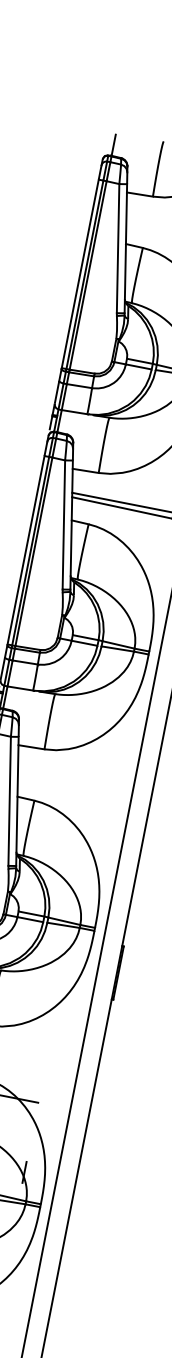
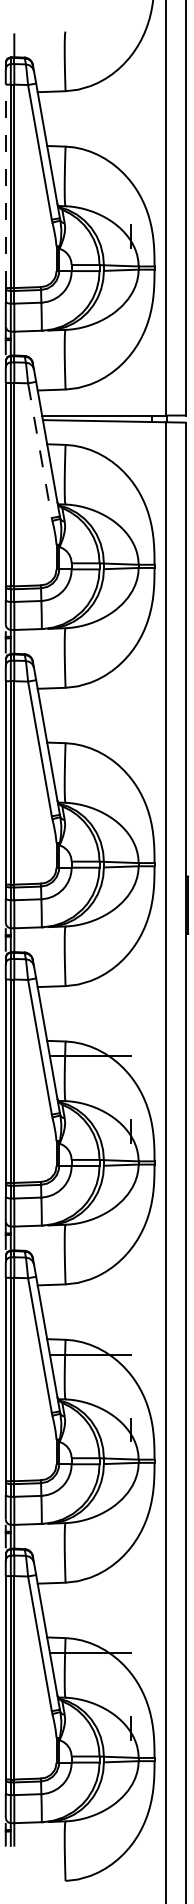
line: (79, 273) -> (5, 186), solid -> dashed
line: (64, 525) -> (40, 451), solid -> dashed

